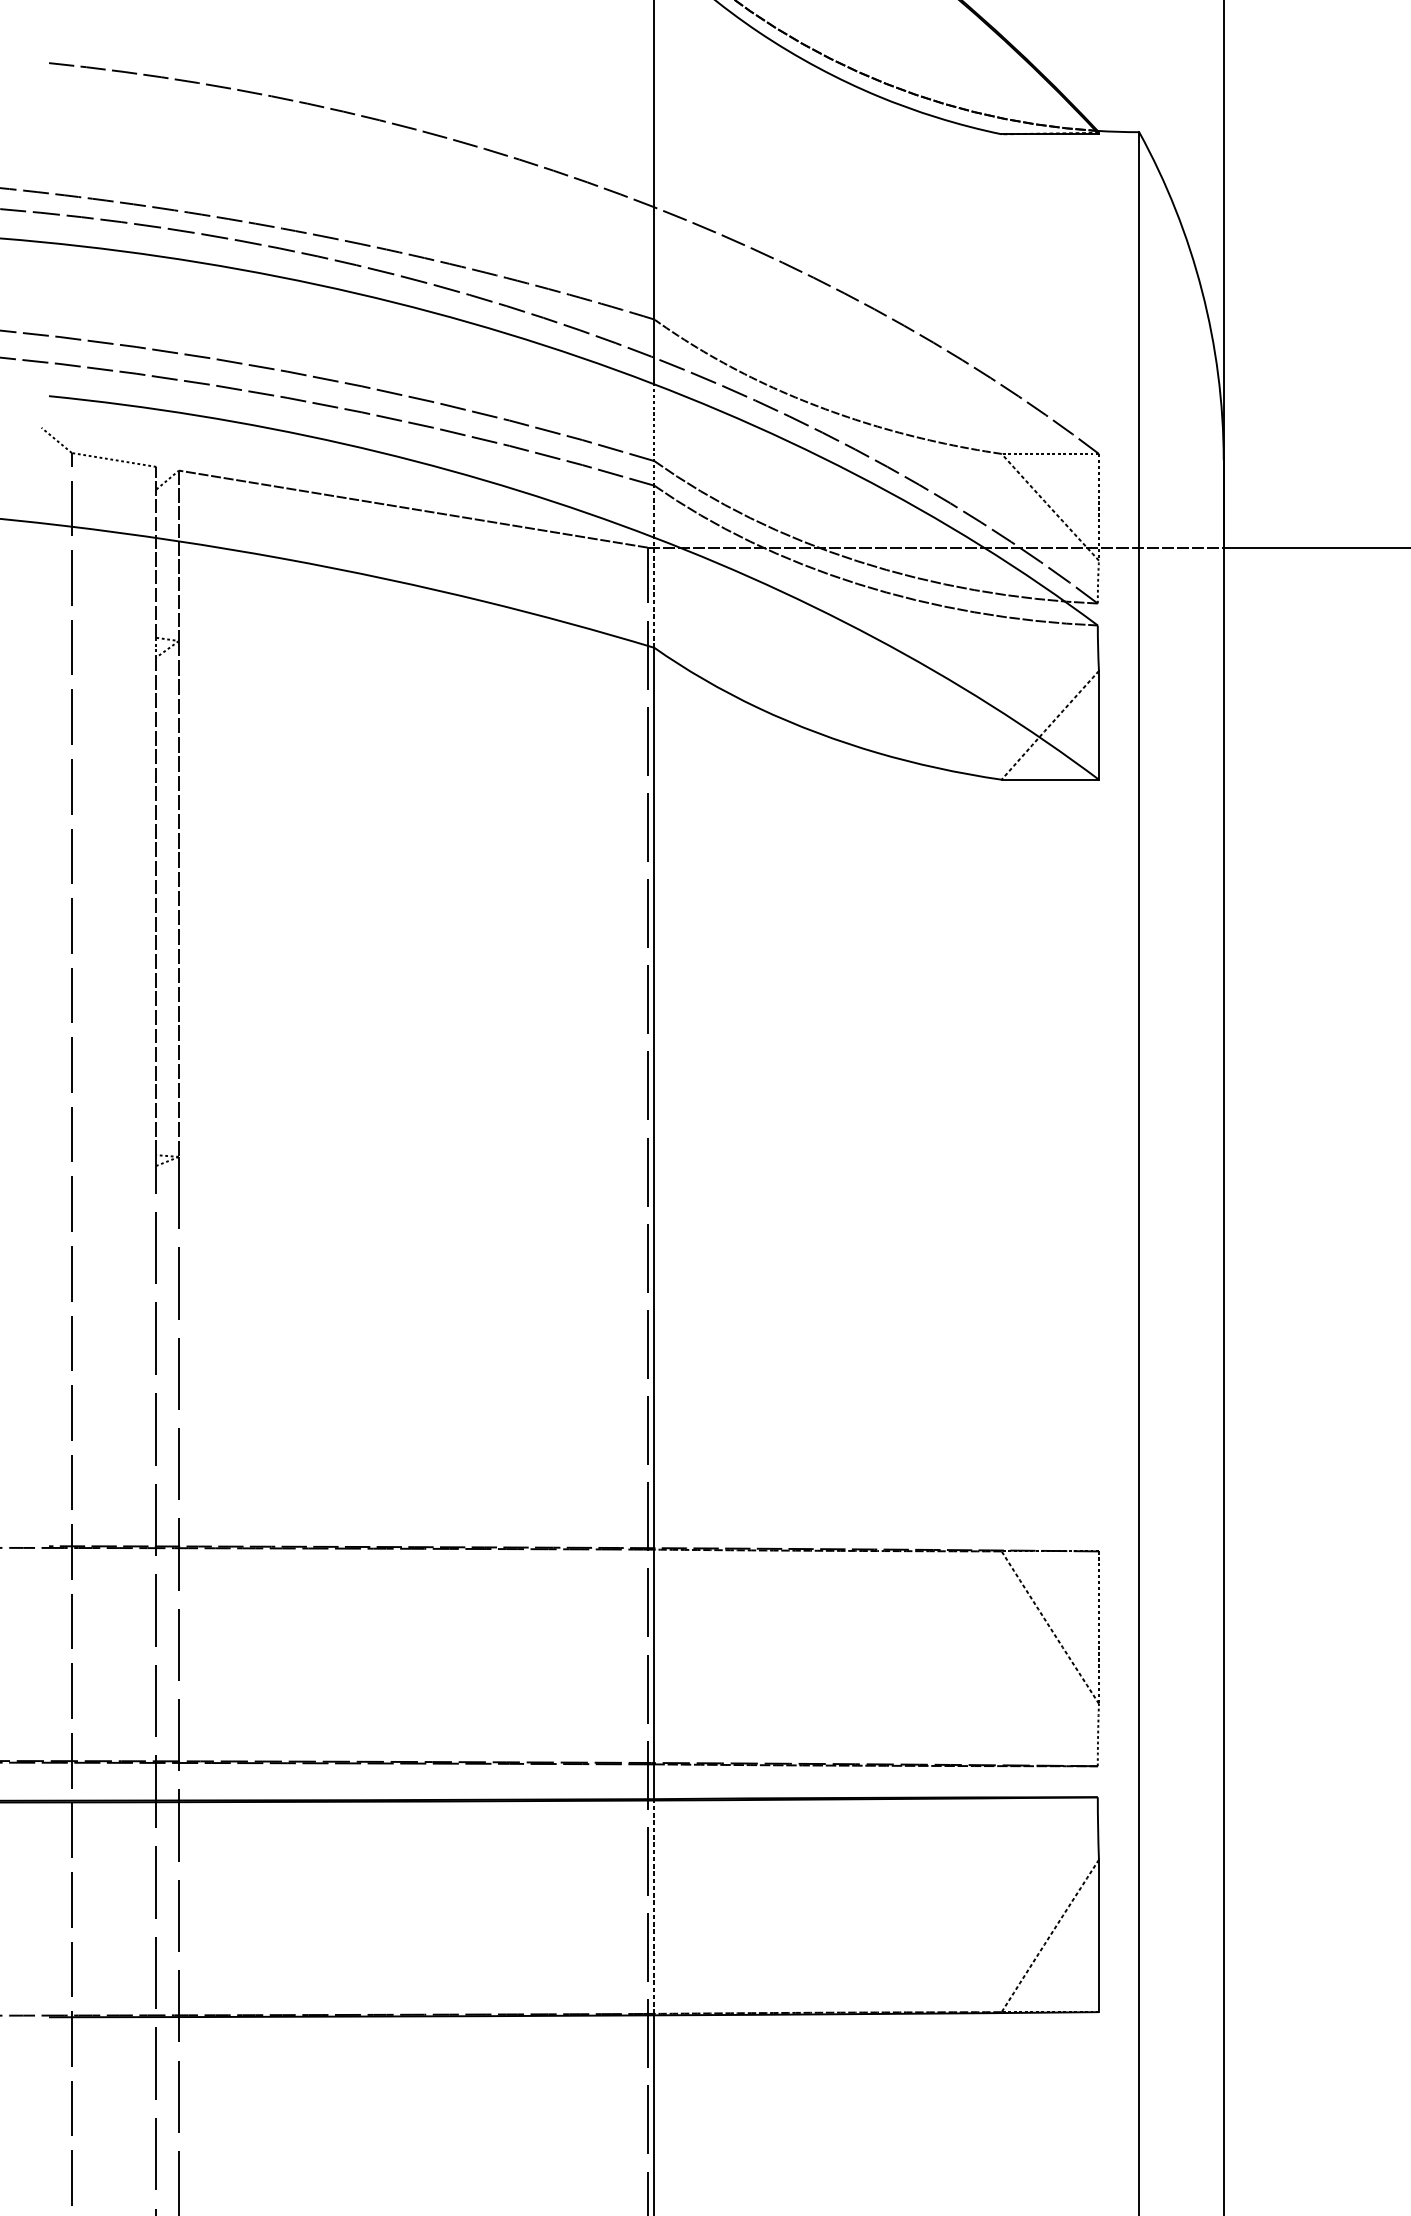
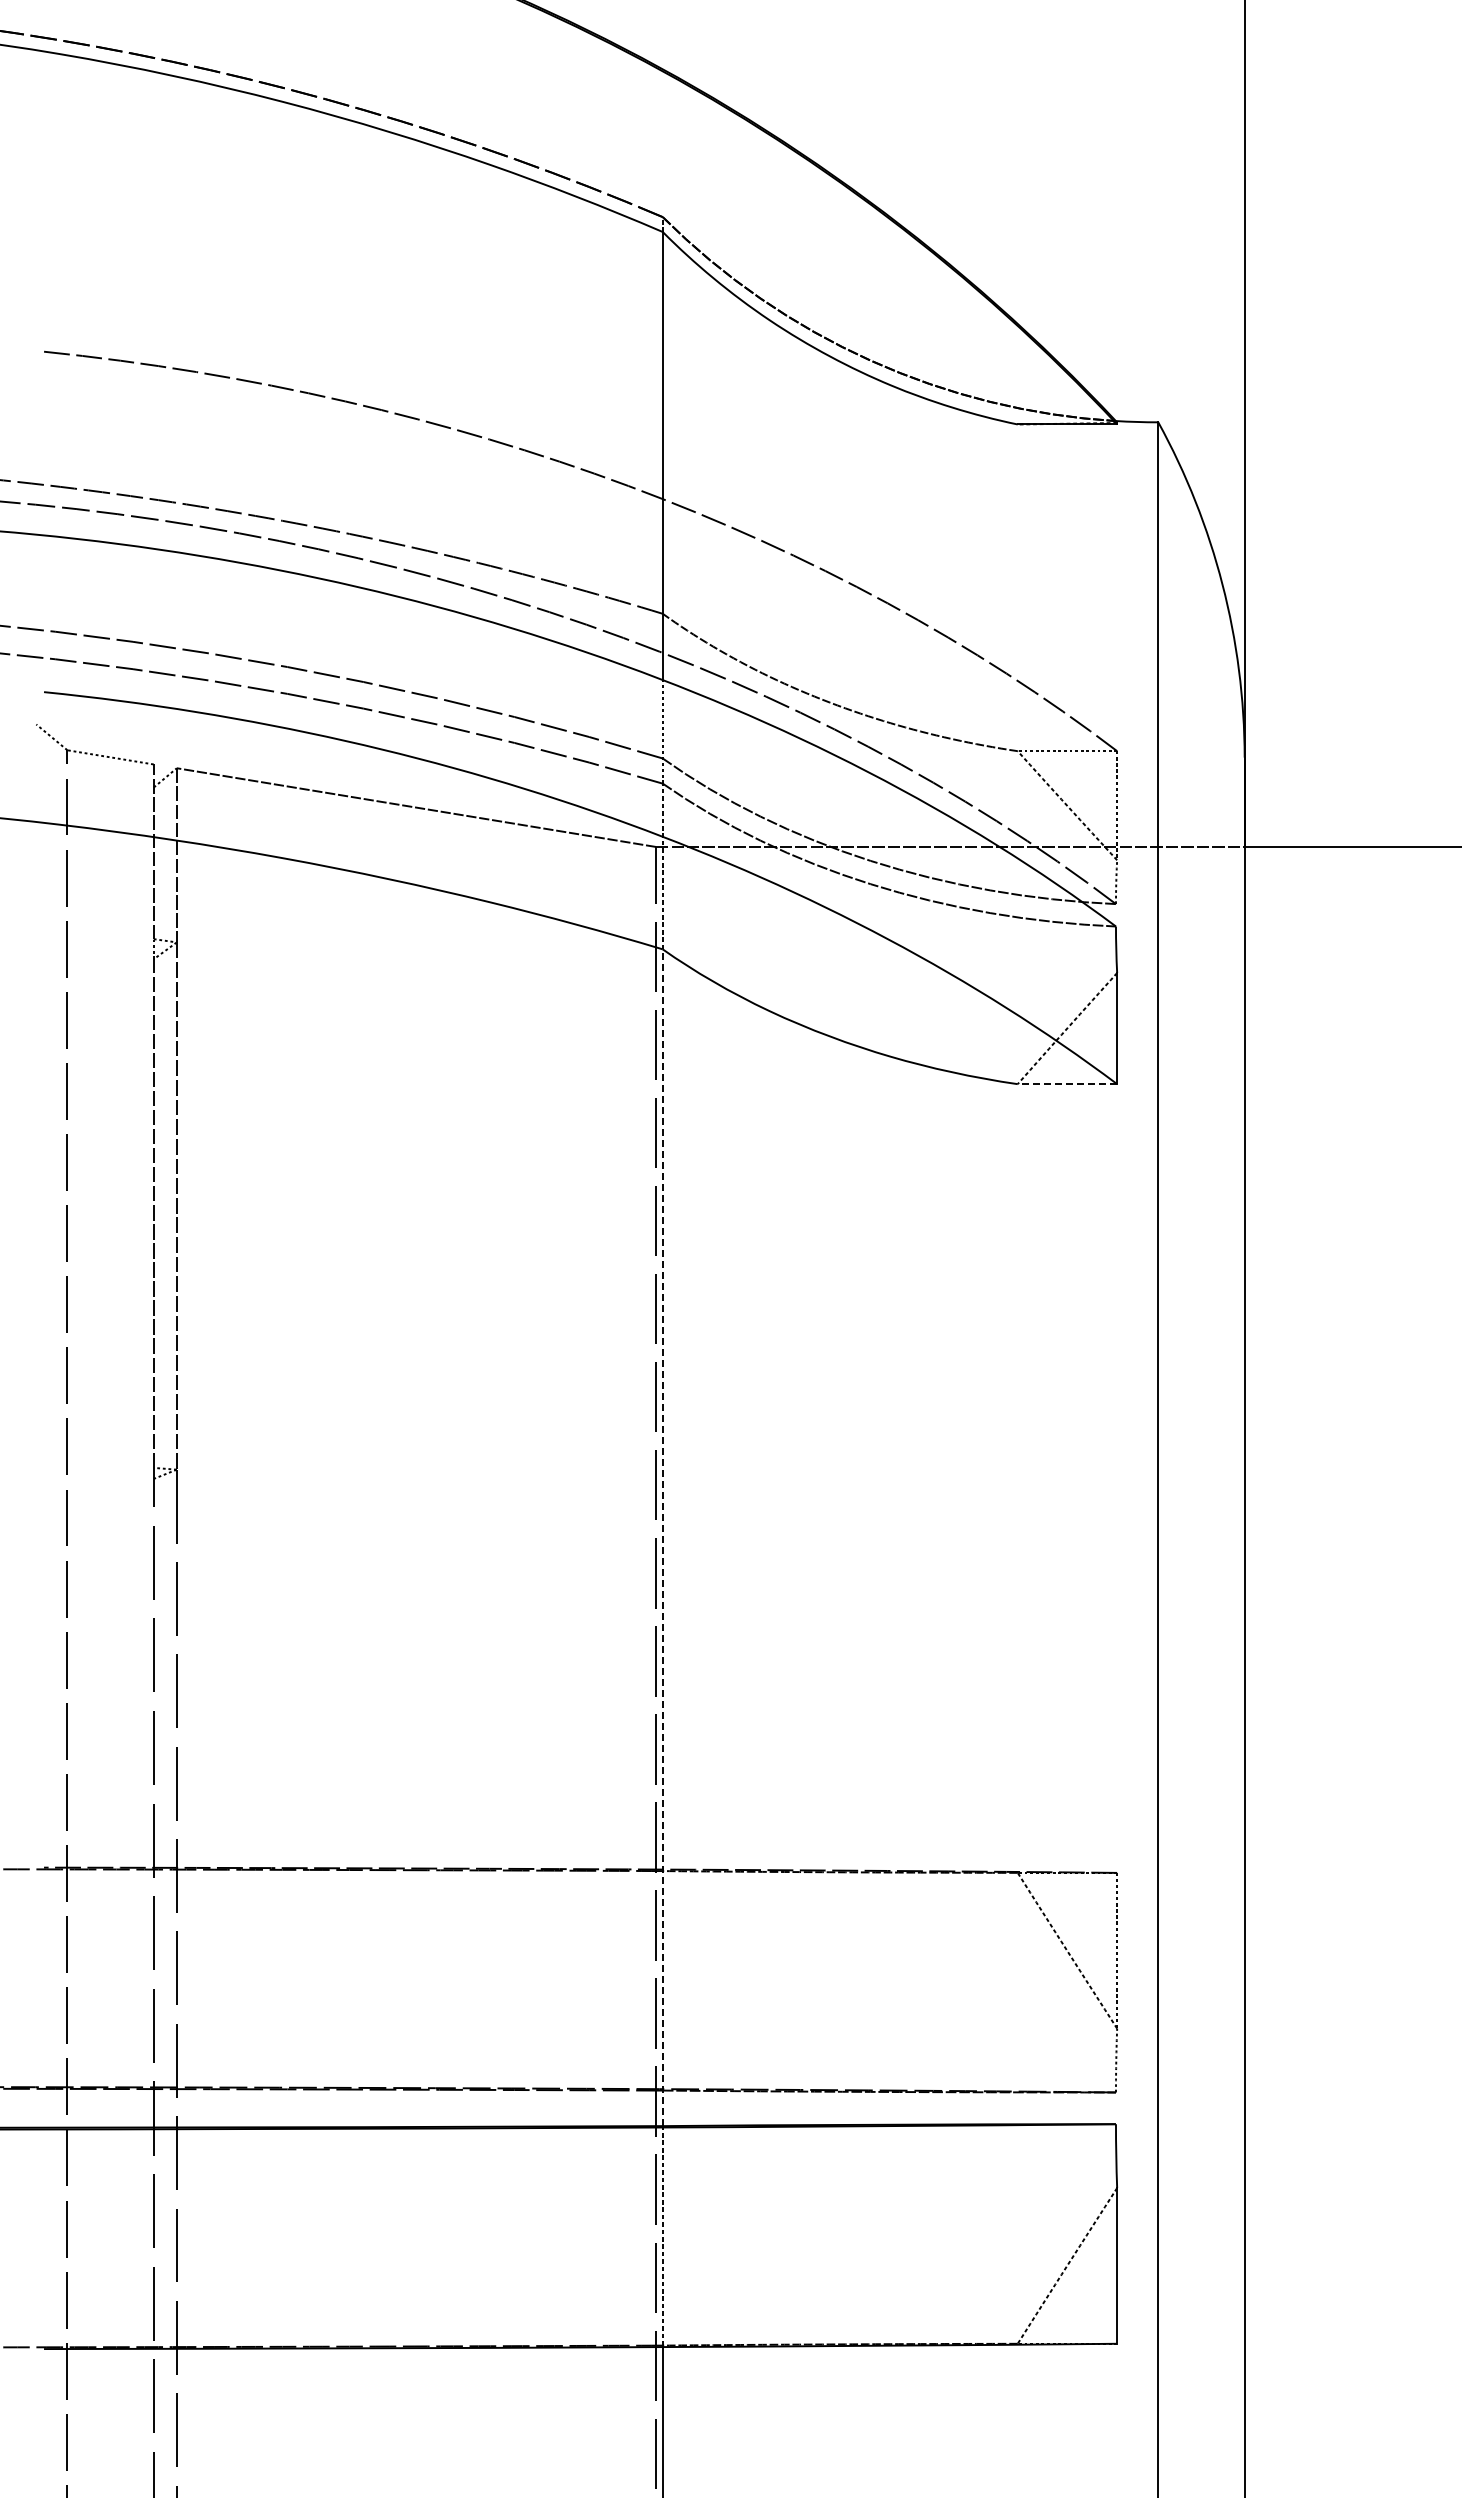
line: (1050, 780) -> (1067, 1084), solid -> dashed
line: (654, 1223) -> (662, 1537), solid -> dashed

